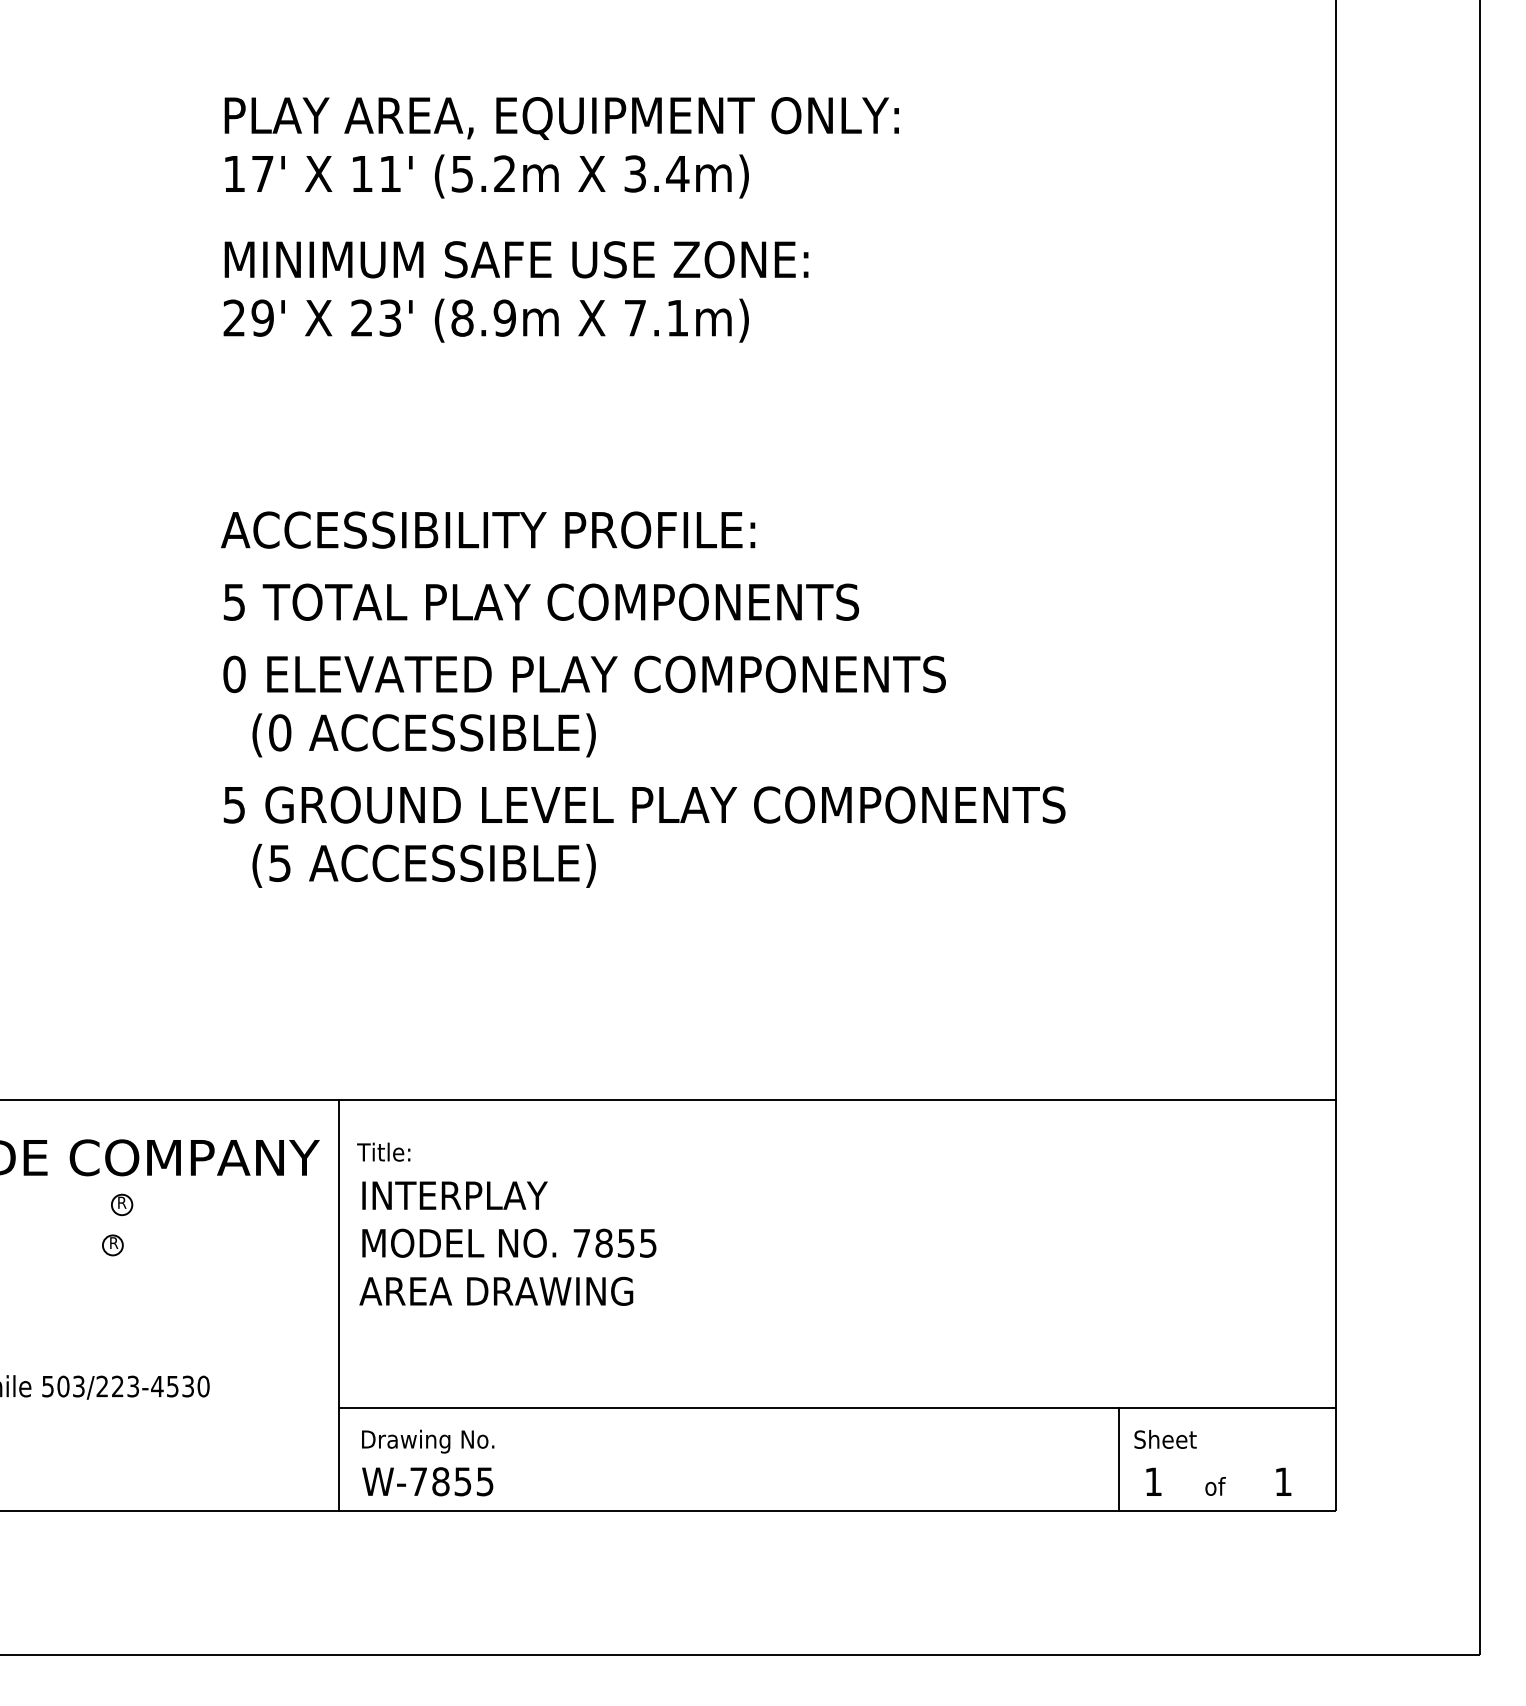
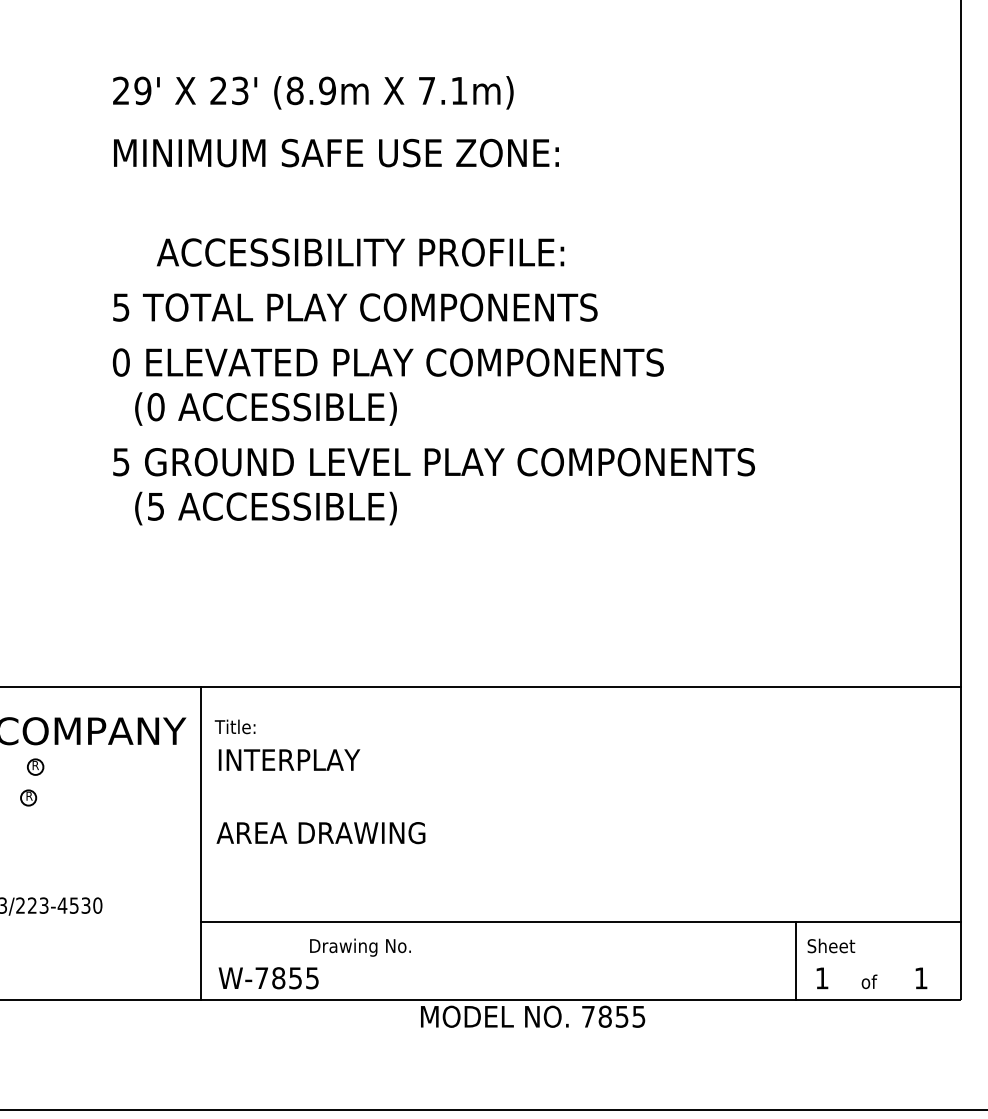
text: (516, 259) -> (336, 152), moved
text: (488, 529) -> (360, 252), moved
text: (509, 1242) -> (533, 1016), moved
text: (428, 1441) -> (360, 947), moved

